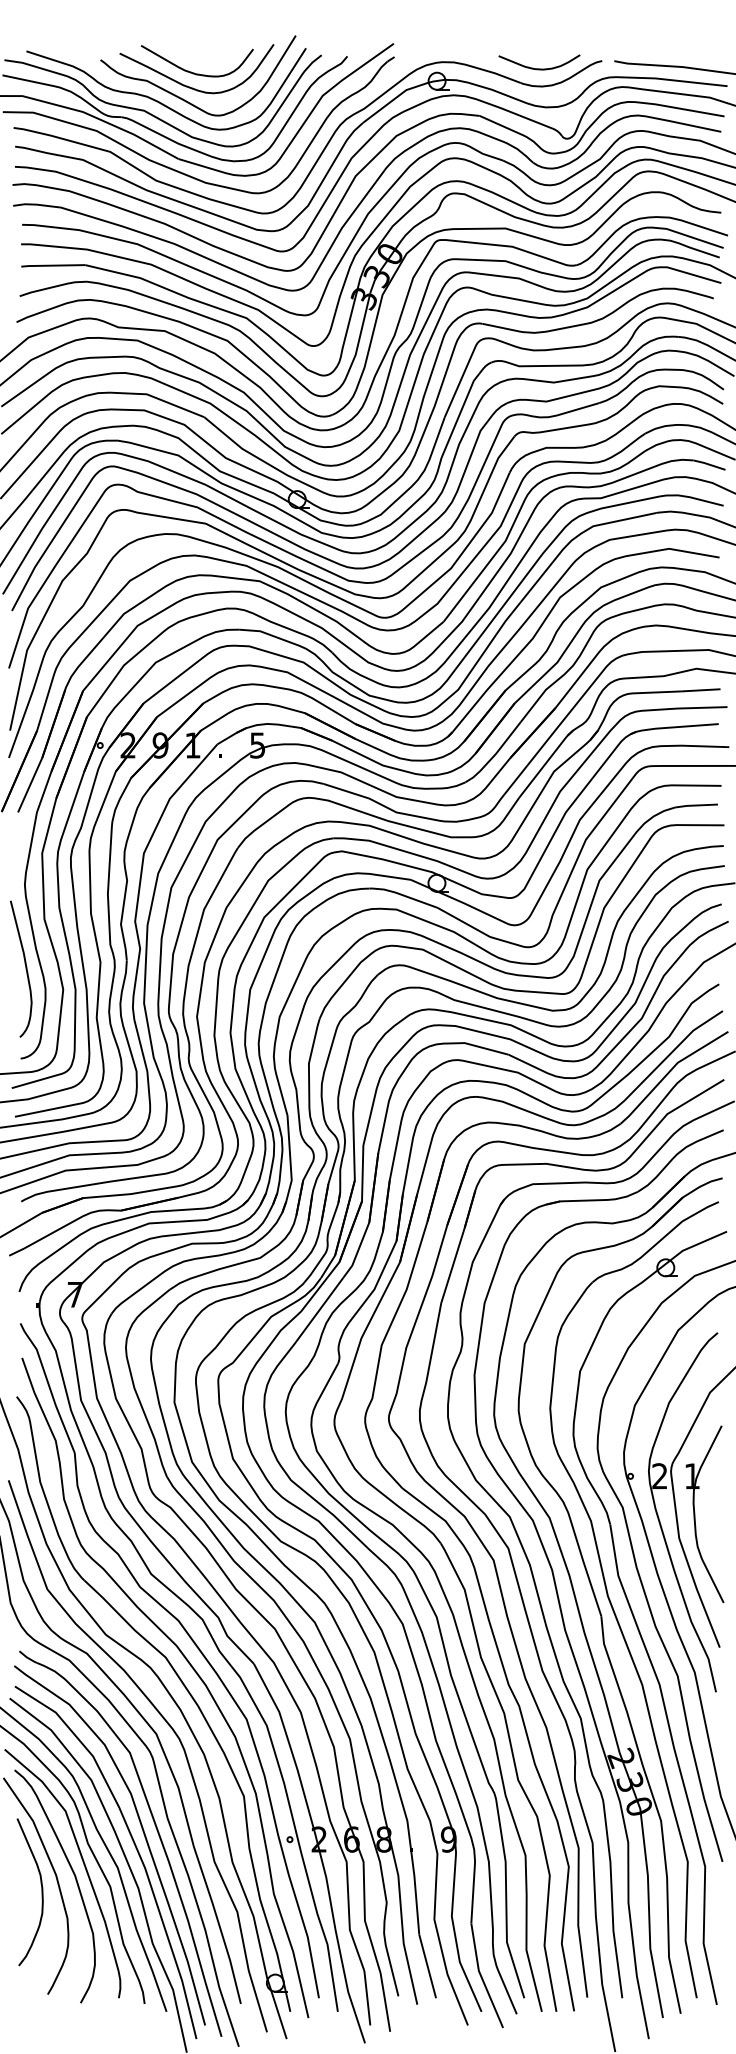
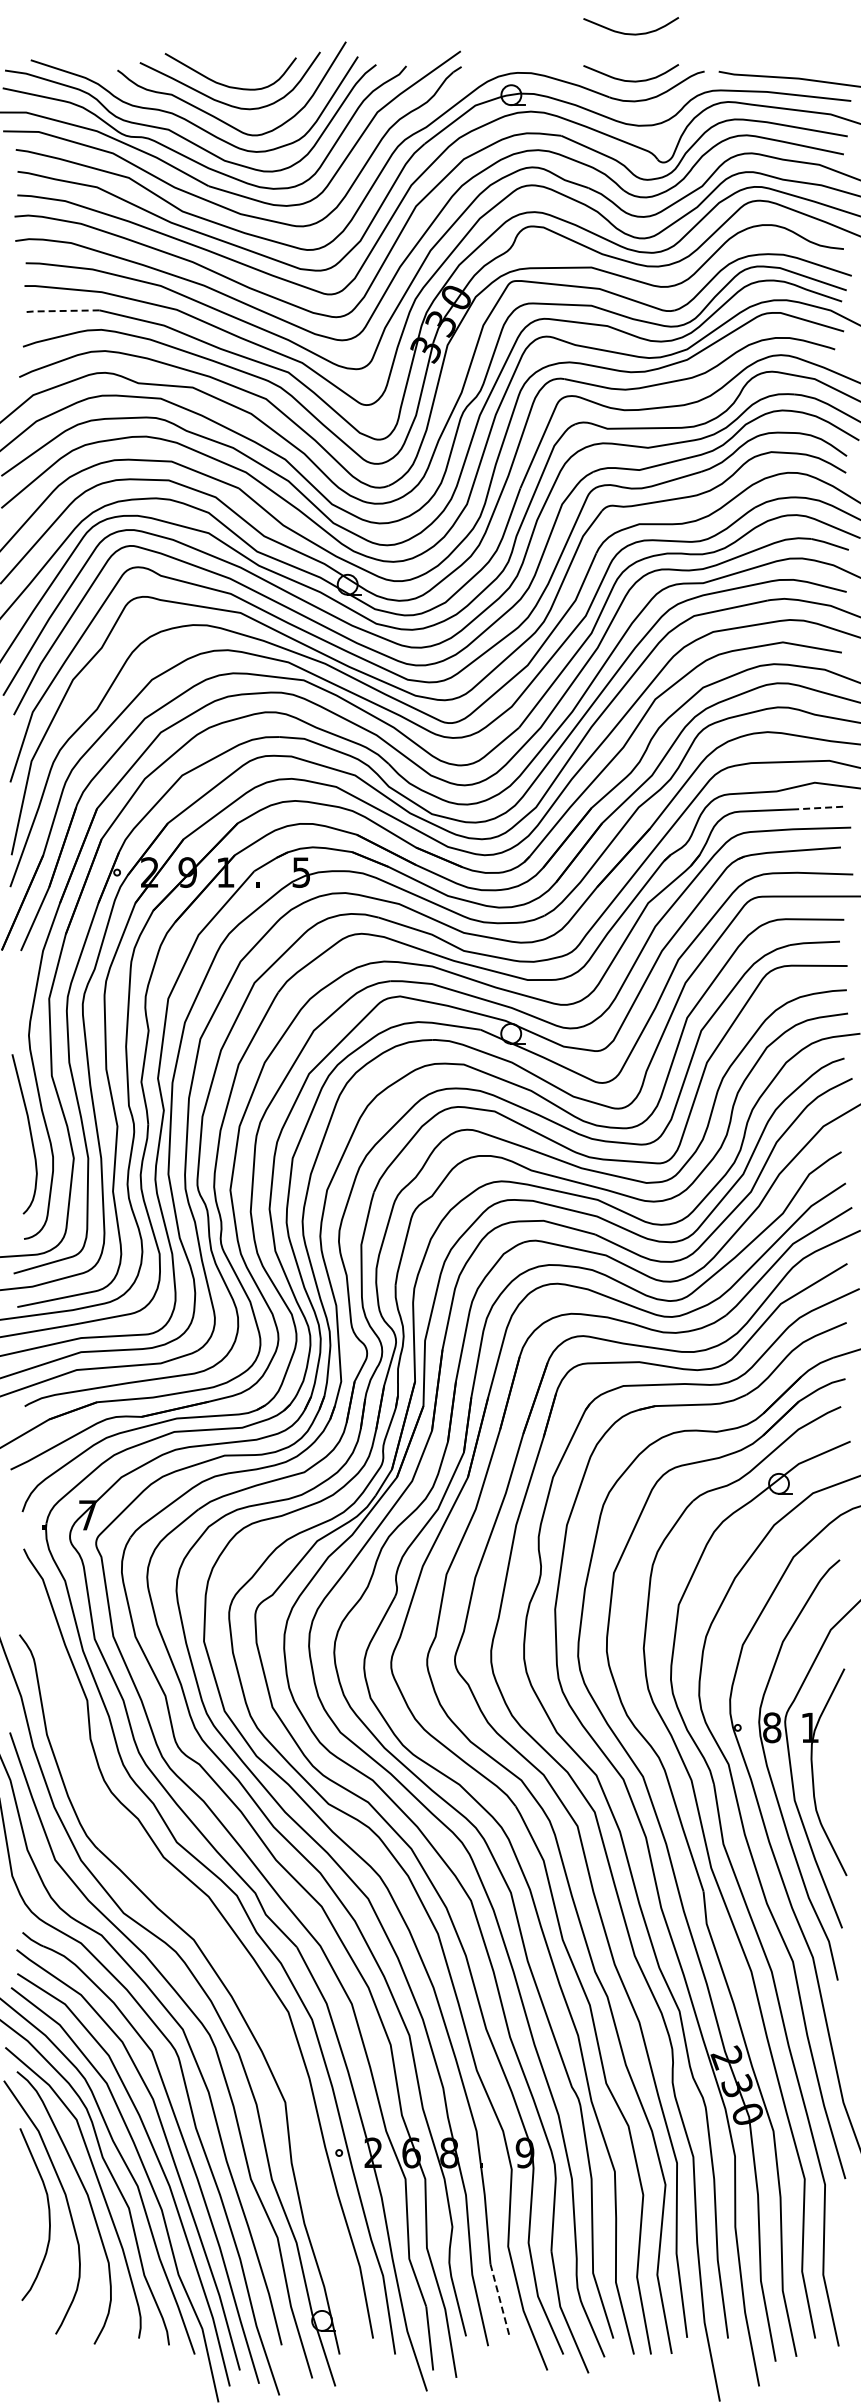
curve: (539, 28) -> (631, 33), added
line: (52, 266) -> (61, 311), solid -> dashed
line: (700, 690) -> (819, 808), solid -> dashed
text: (660, 1476) -> (772, 1727), 2 -> 8
curve: (191, 1668) -> (224, 1952), removed
line: (427, 1966) -> (500, 2301), solid -> dashed

